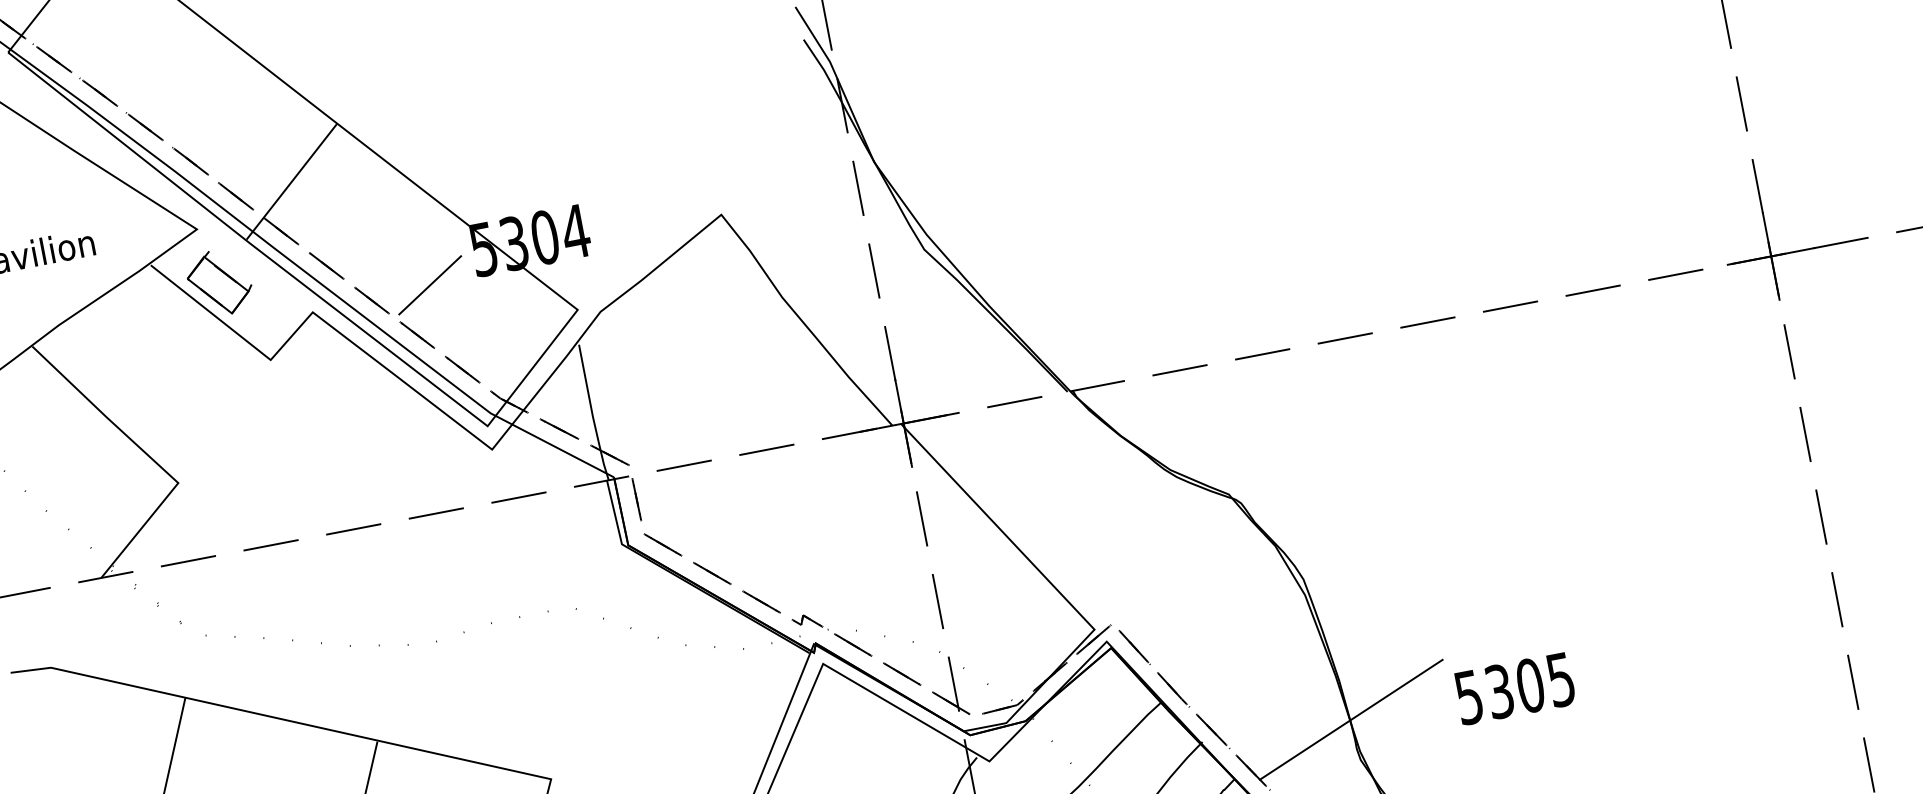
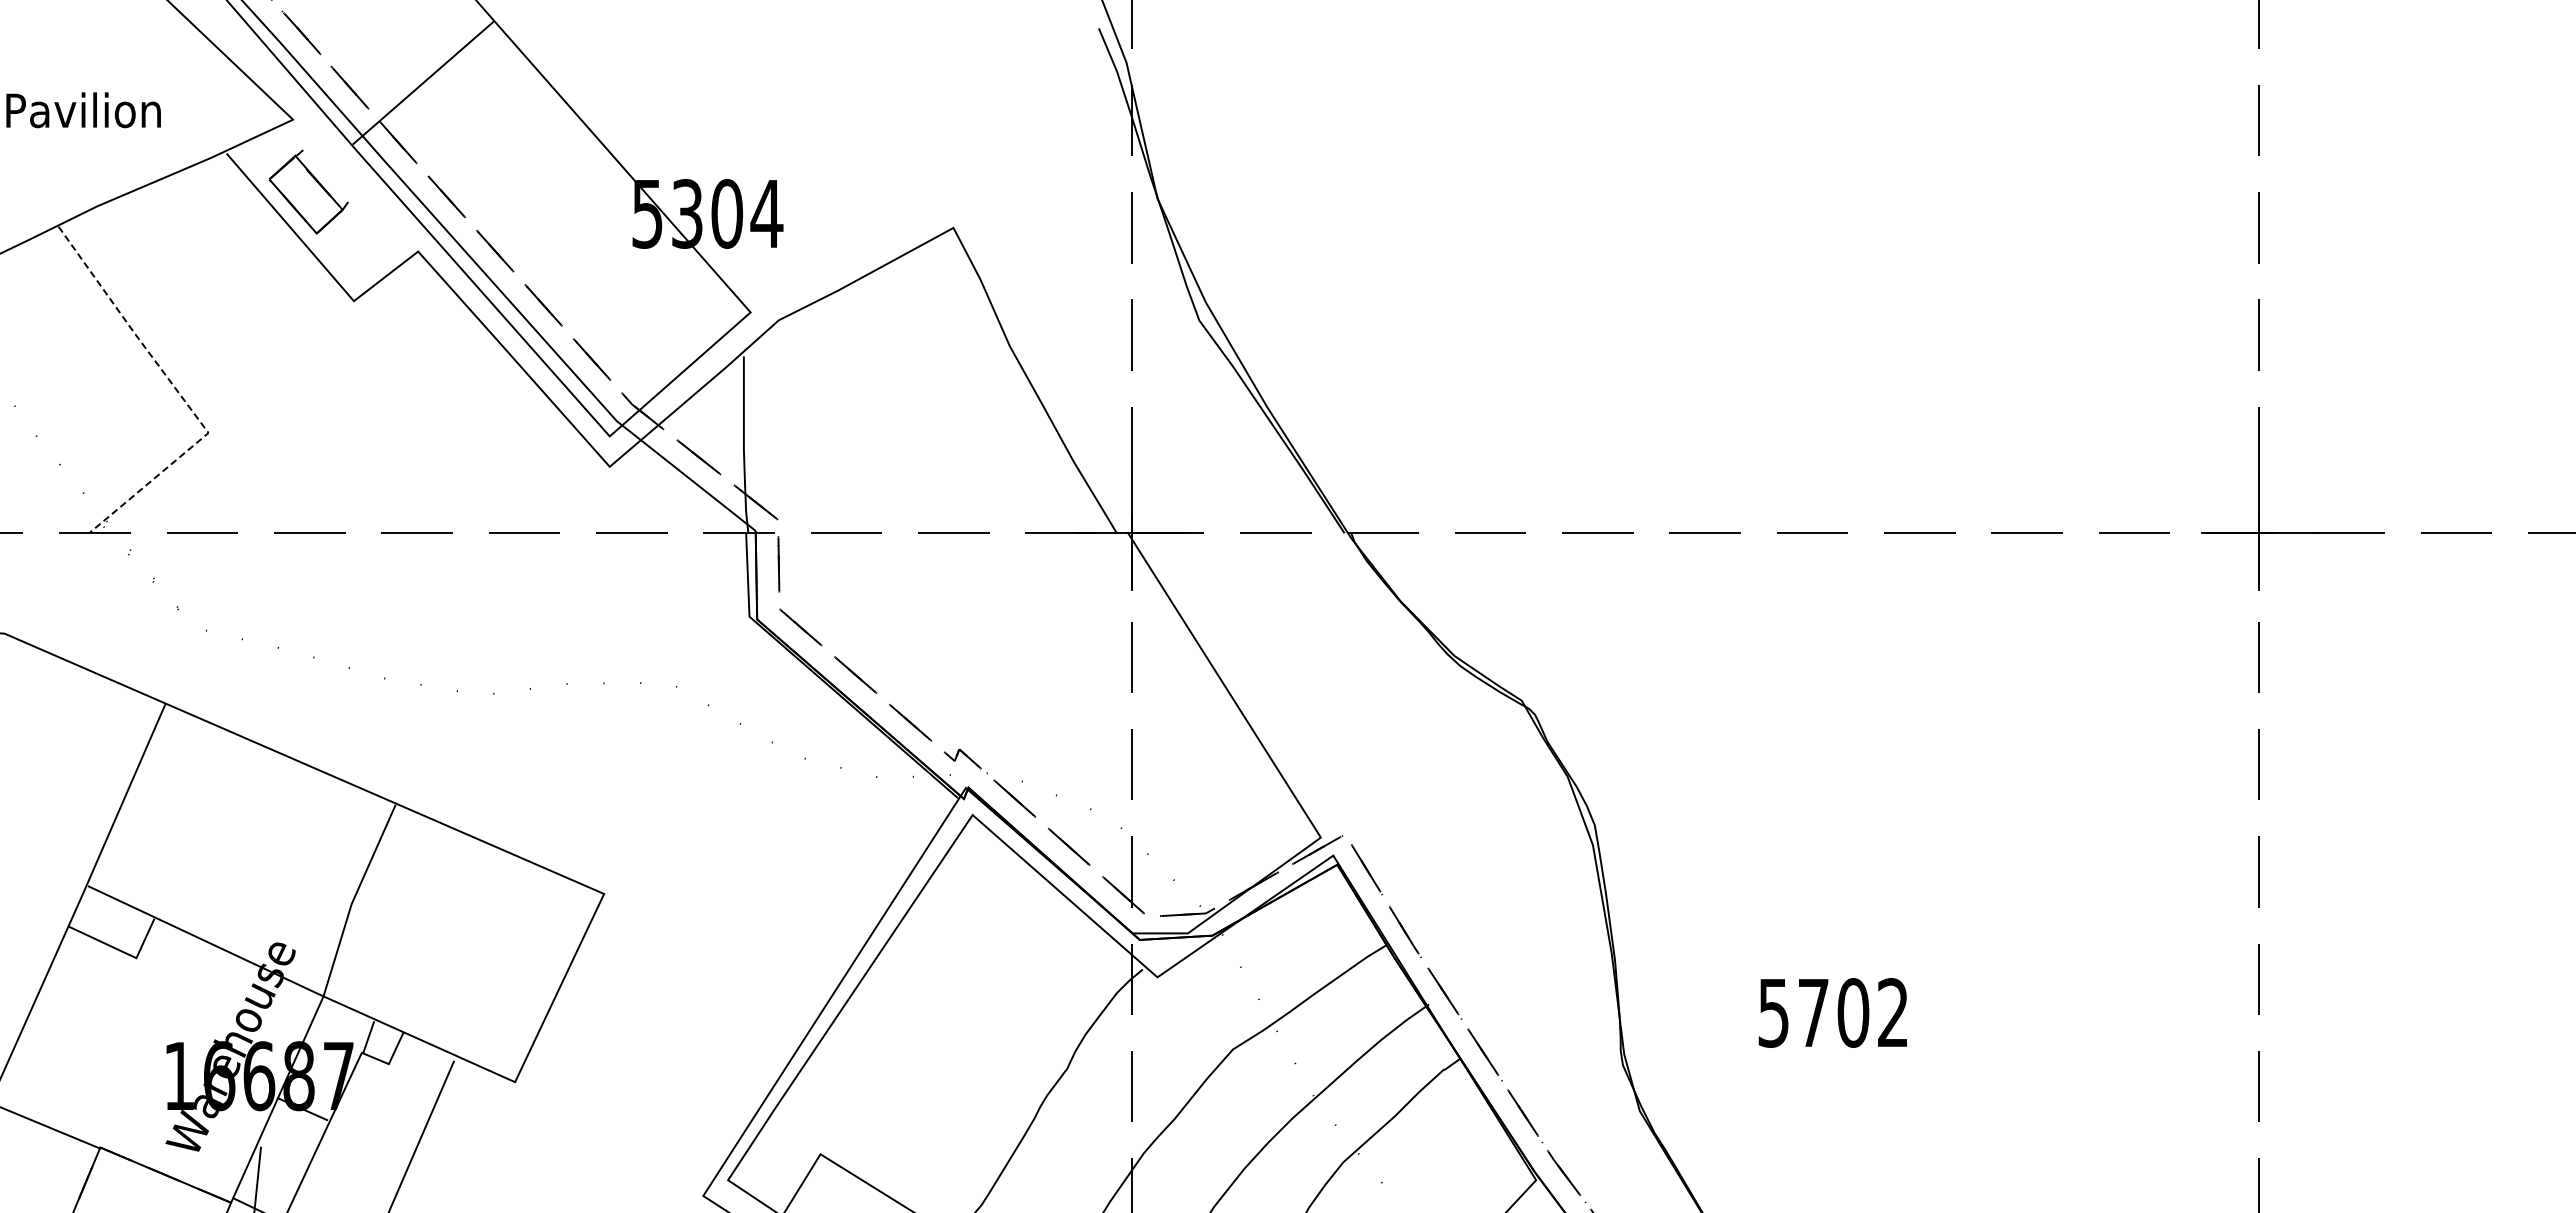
line: (430, 285) -> (571, 246), removed
line: (149, 456) -> (178, 392), solid -> dashed
text: (1529, 685) -> (1852, 1012), 5305 -> 5702
line: (1351, 719) -> (1620, 1012), removed

